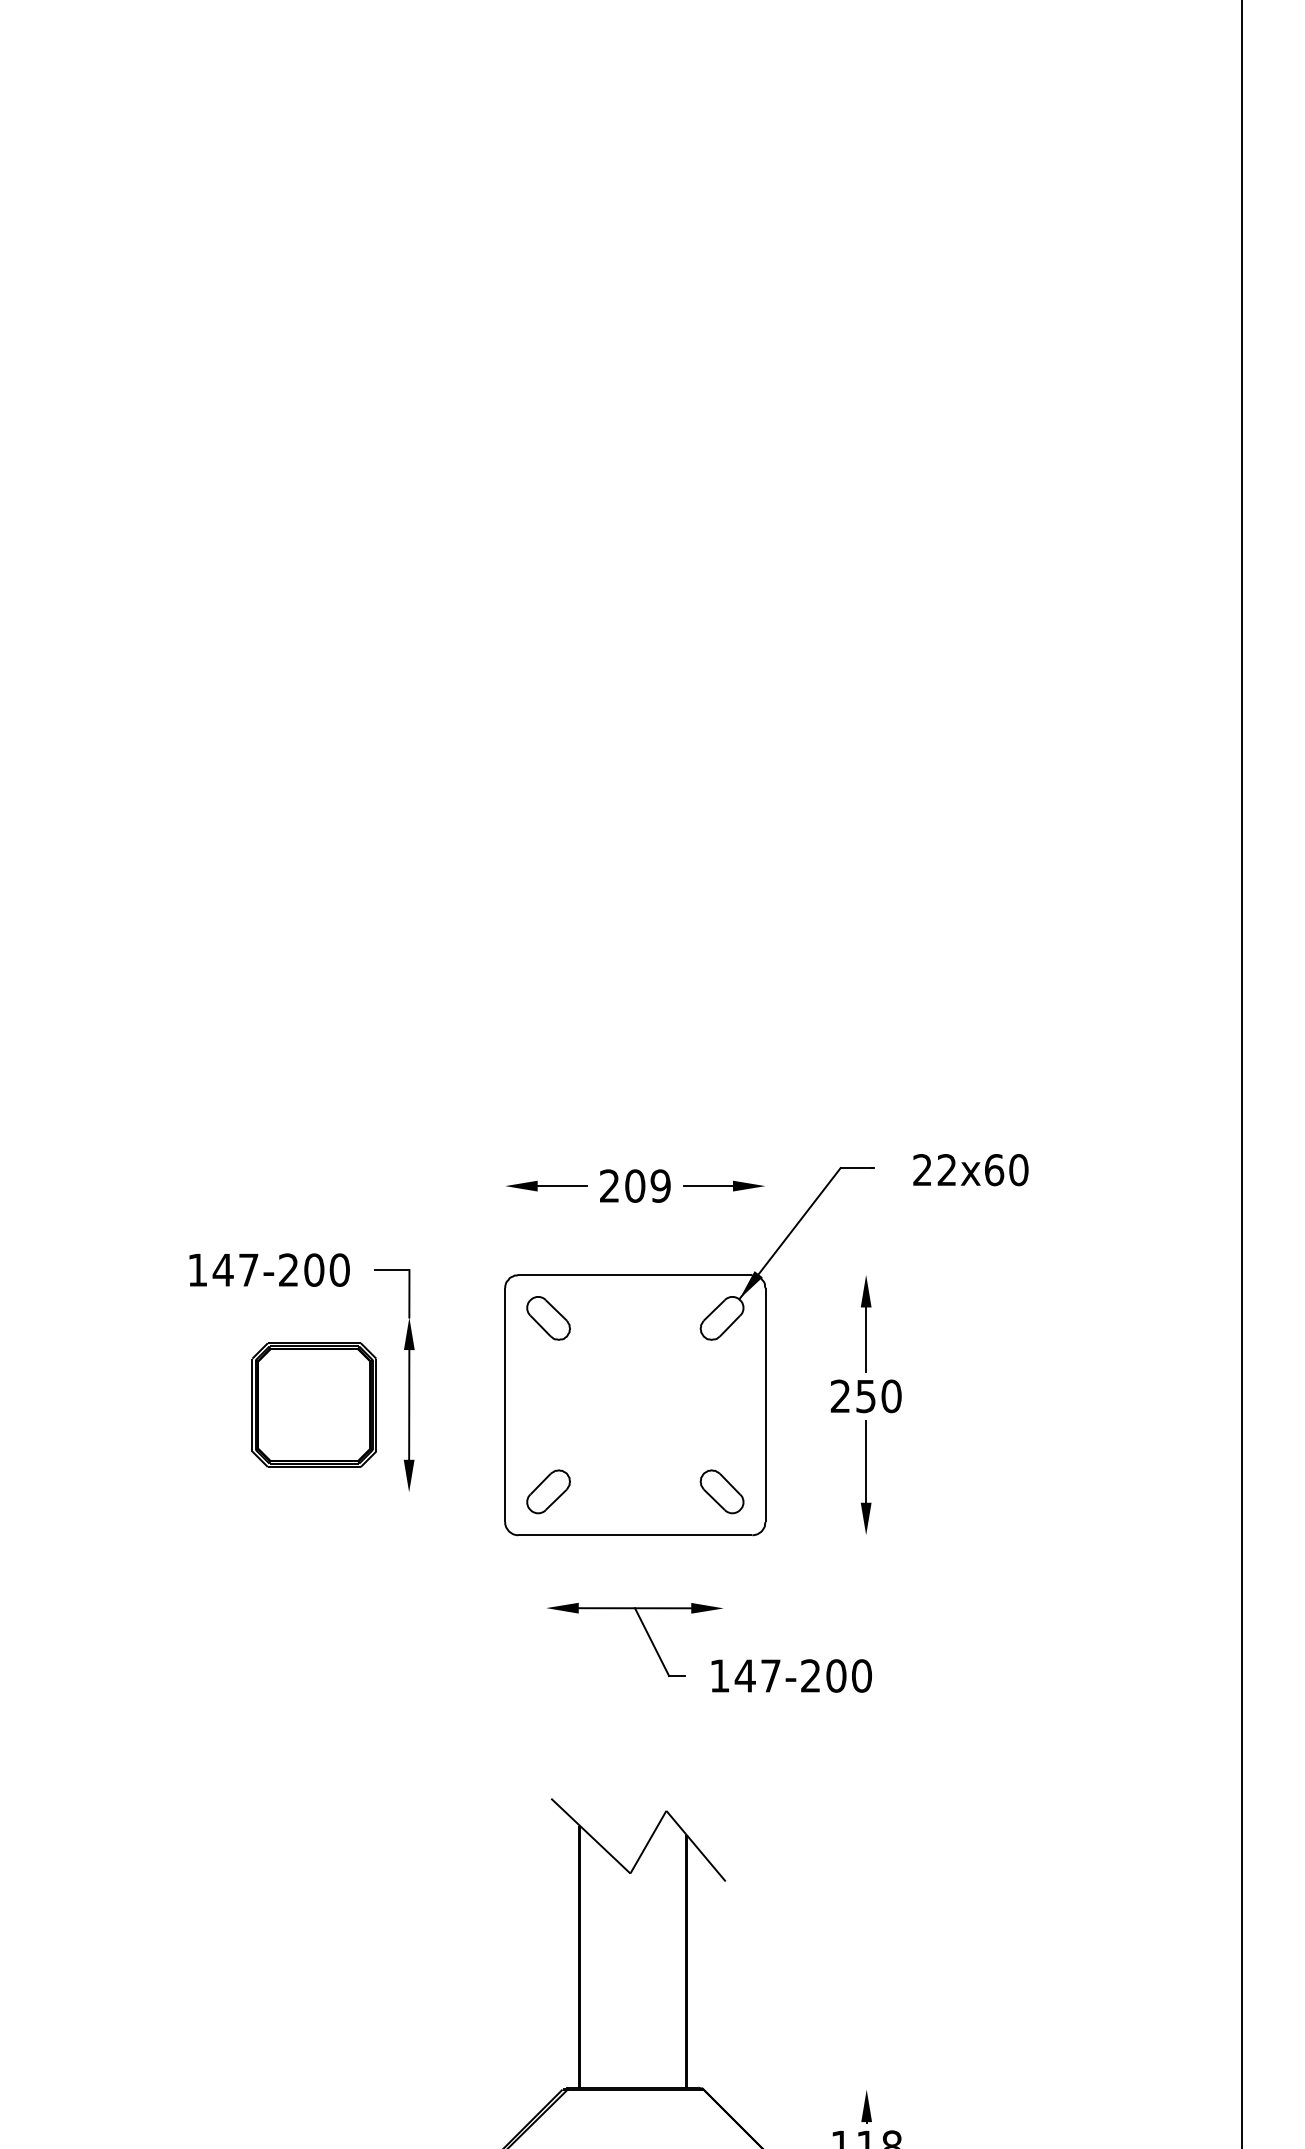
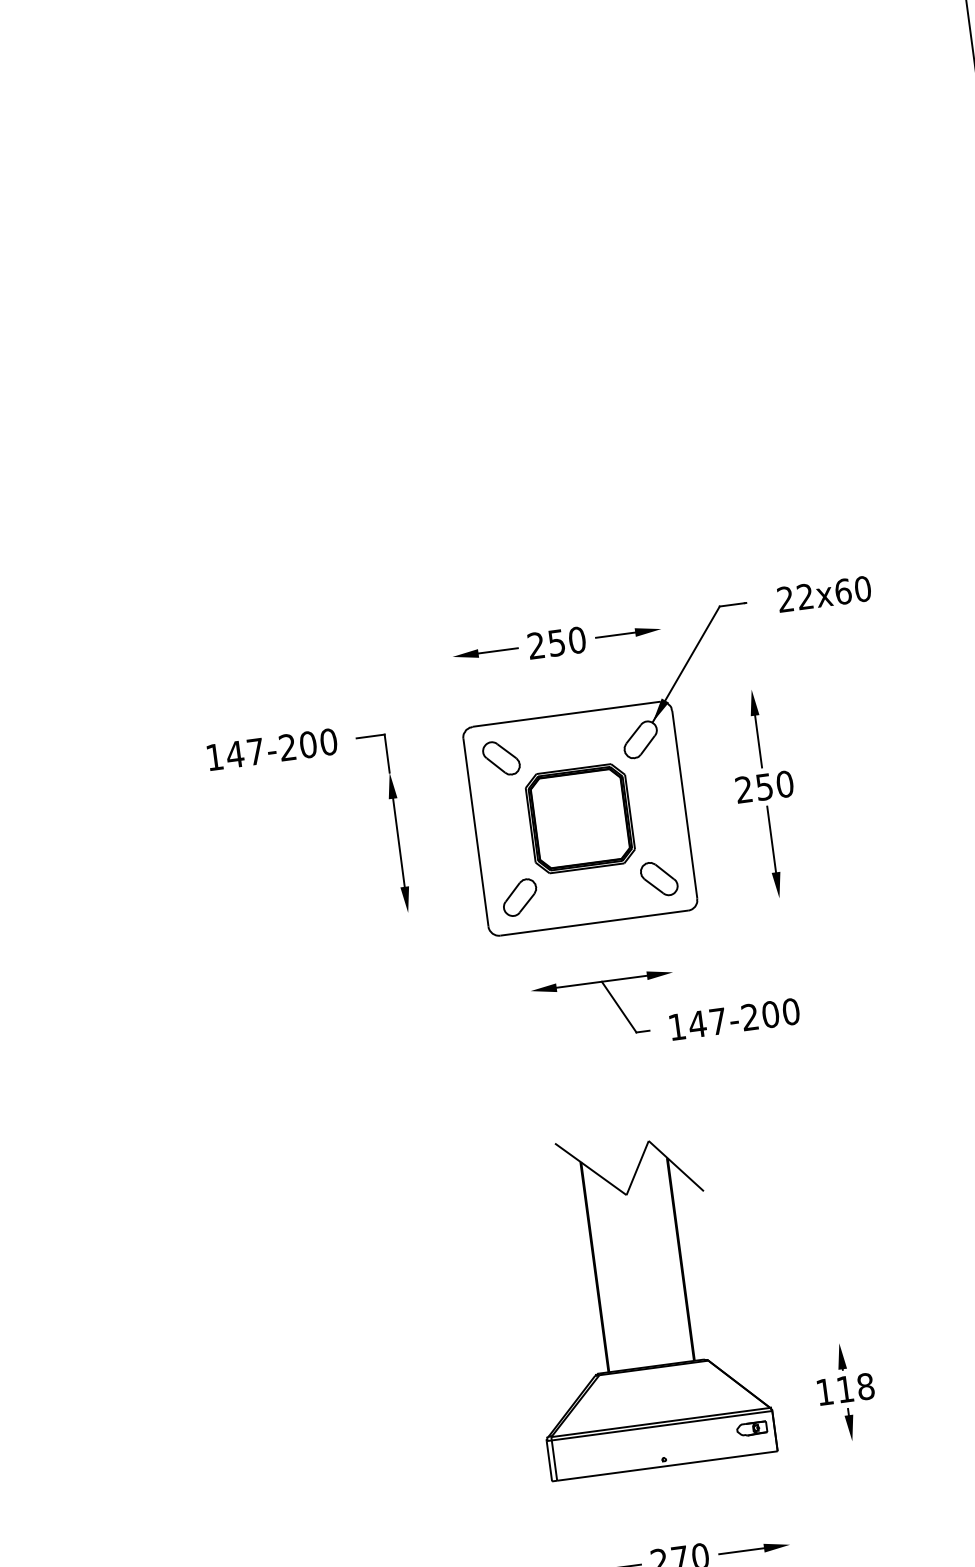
text: (647, 1185) -> (566, 641), 209 -> 250
part: (313, 1404) -> (579, 818), moved

